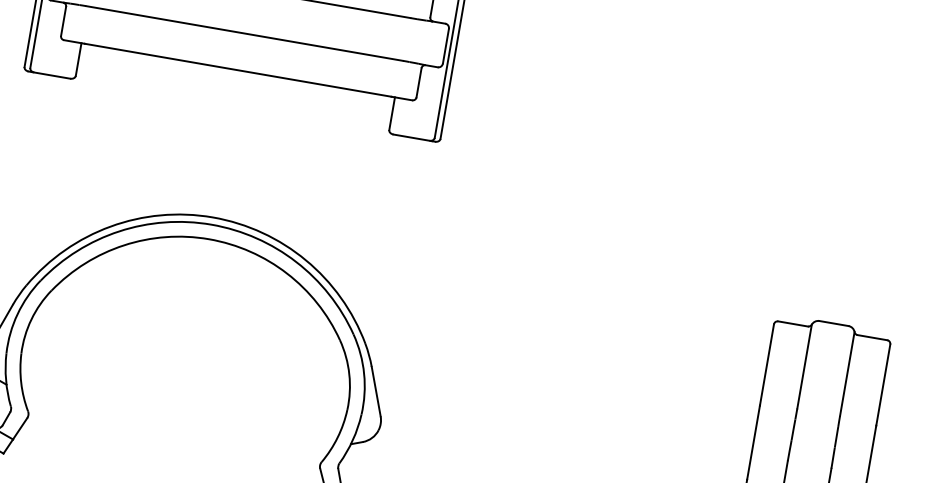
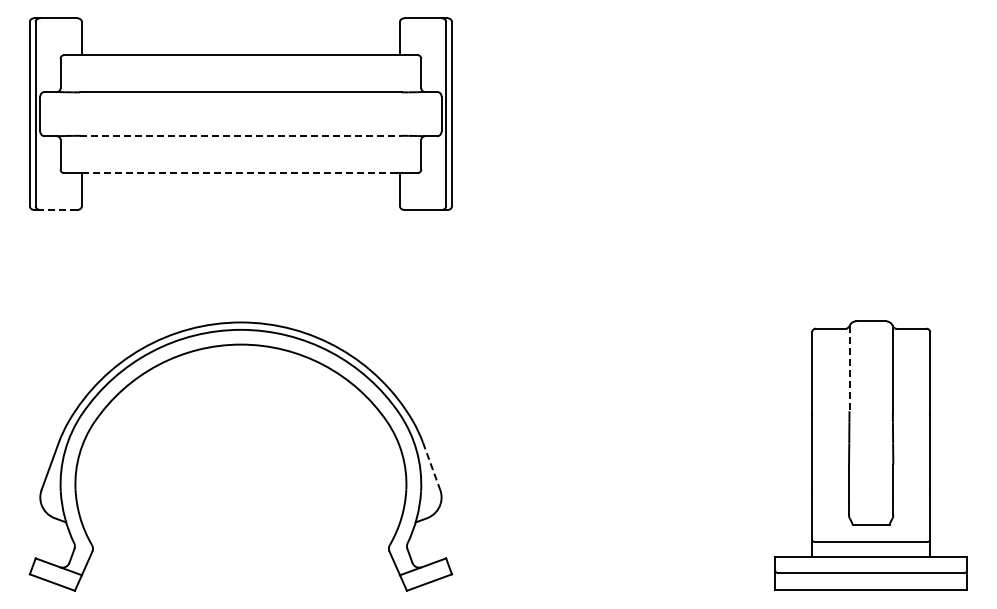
line: (244, 33) -> (240, 135), solid -> dashed
line: (237, 70) -> (240, 173), solid -> dashed
line: (50, 75) -> (56, 210), solid -> dashed
line: (804, 366) -> (849, 368), solid -> dashed
line: (376, 391) -> (431, 466), solid -> dashed

